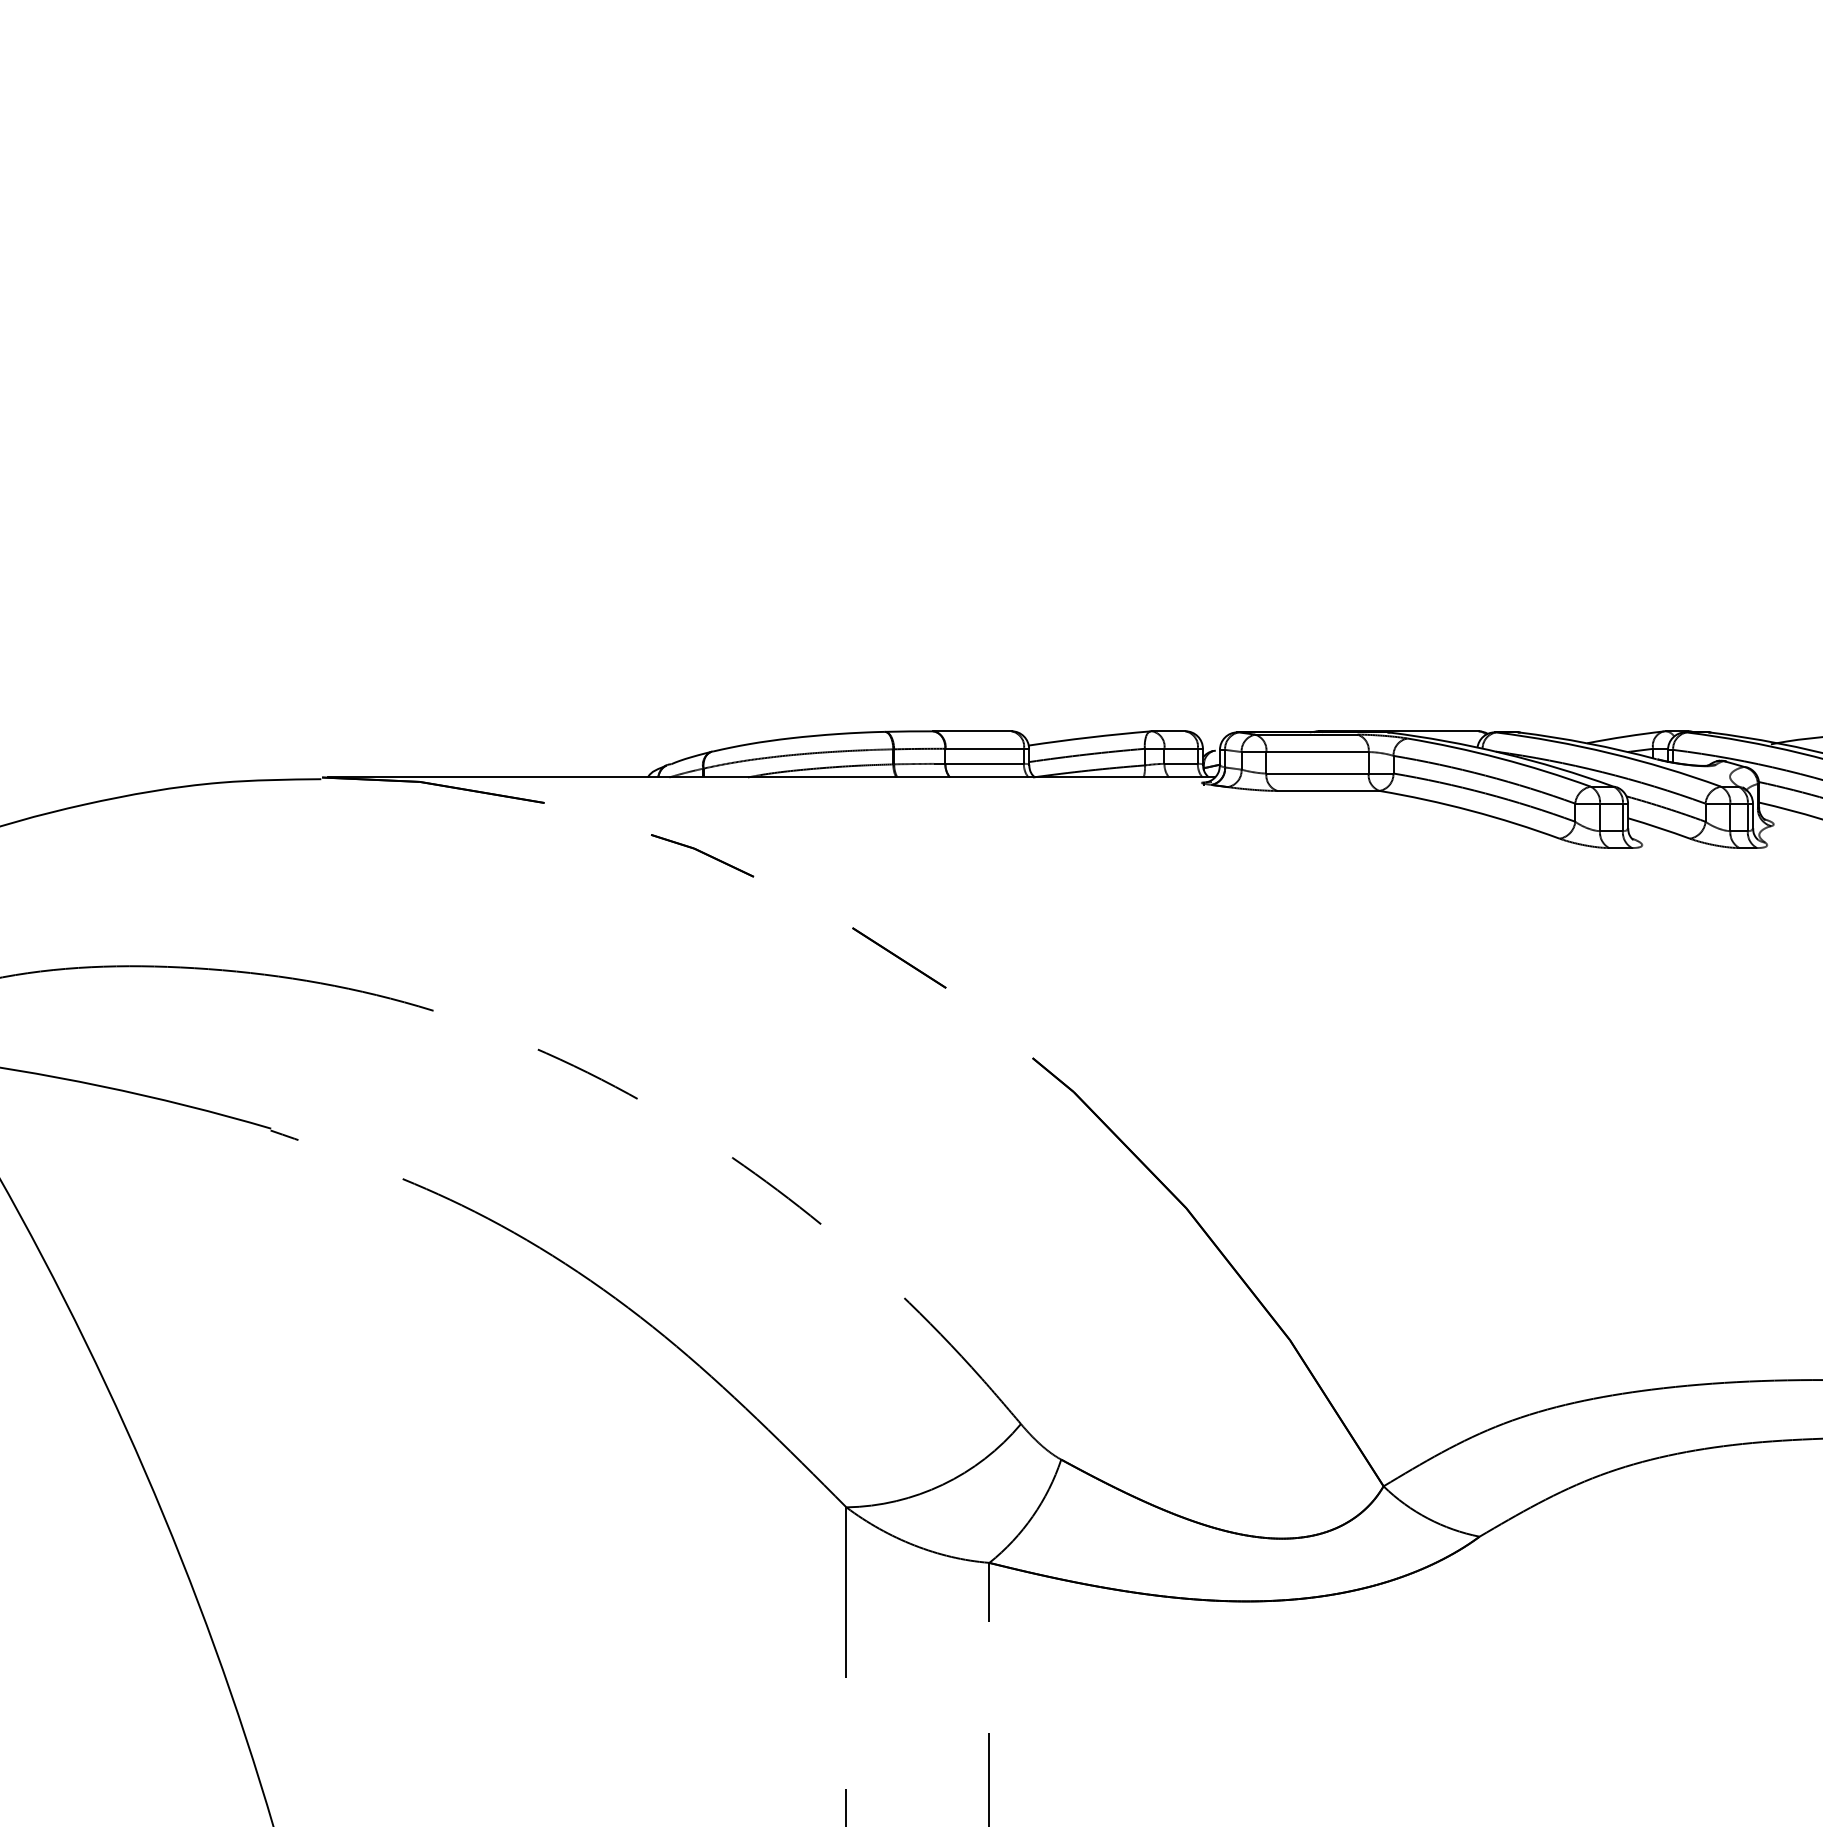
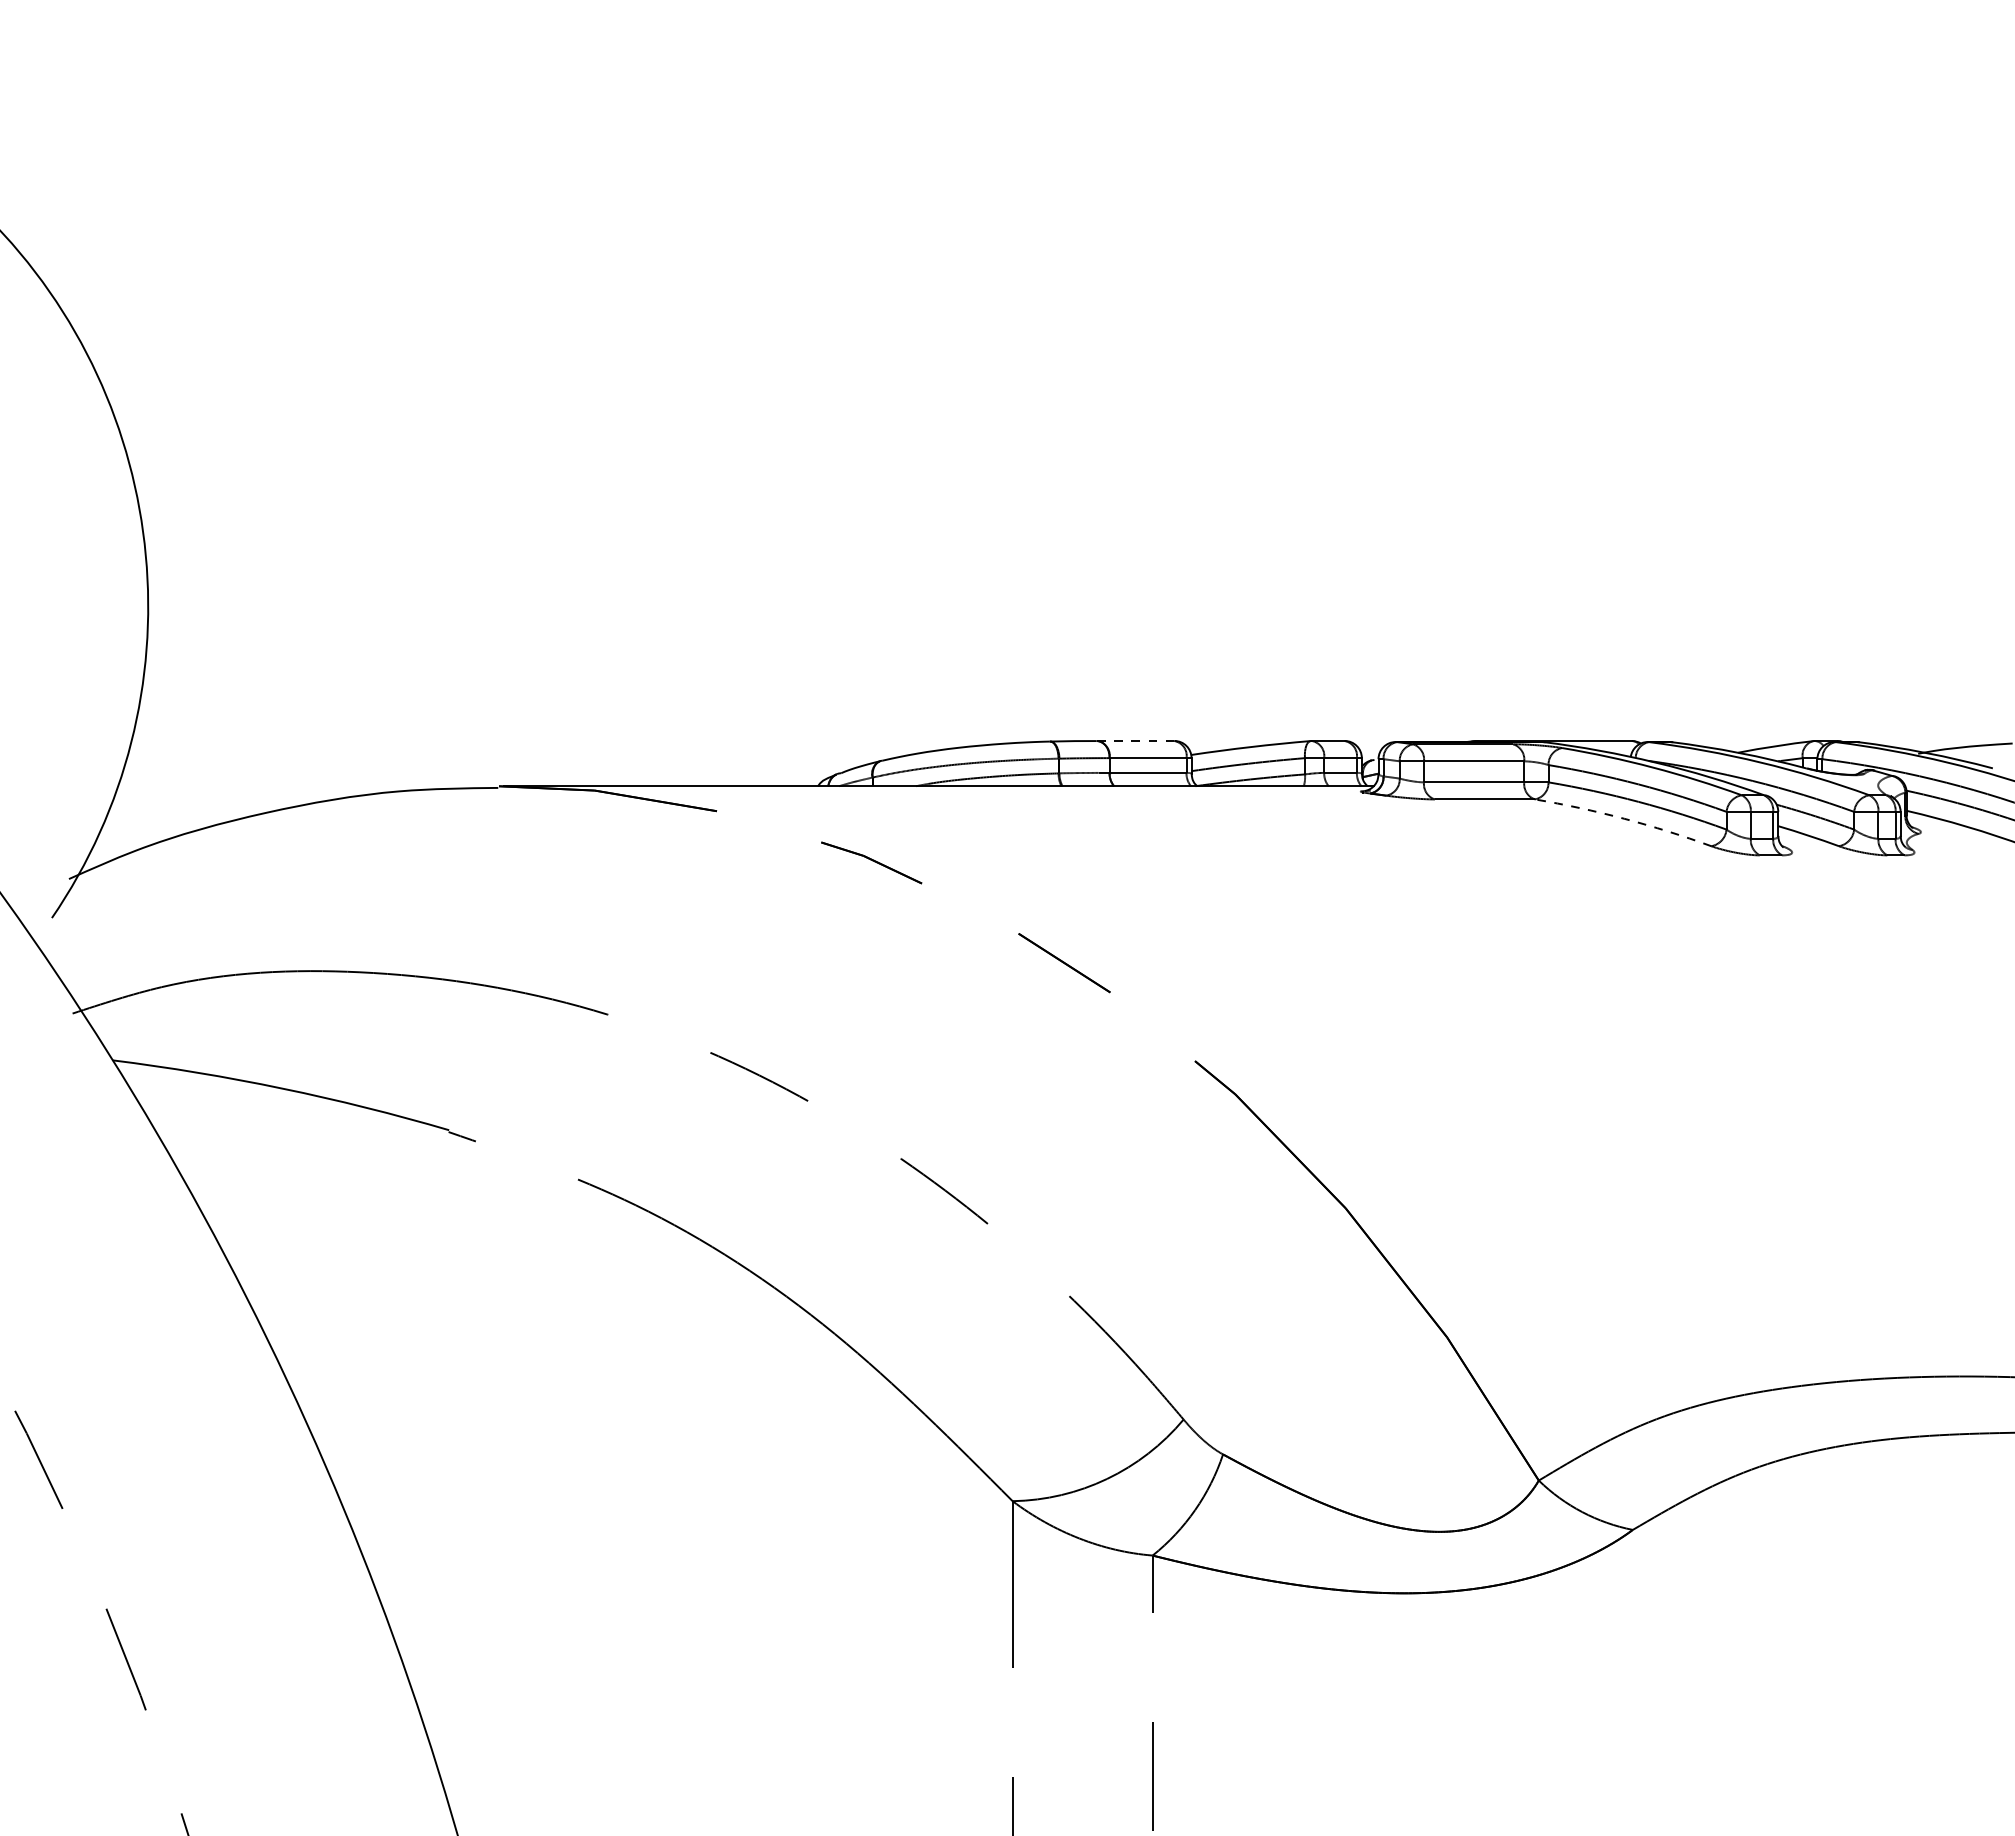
line: (971, 730) -> (1135, 740), solid -> dashed
arc: (1471, 810) -> (1624, 818), solid -> dashed

